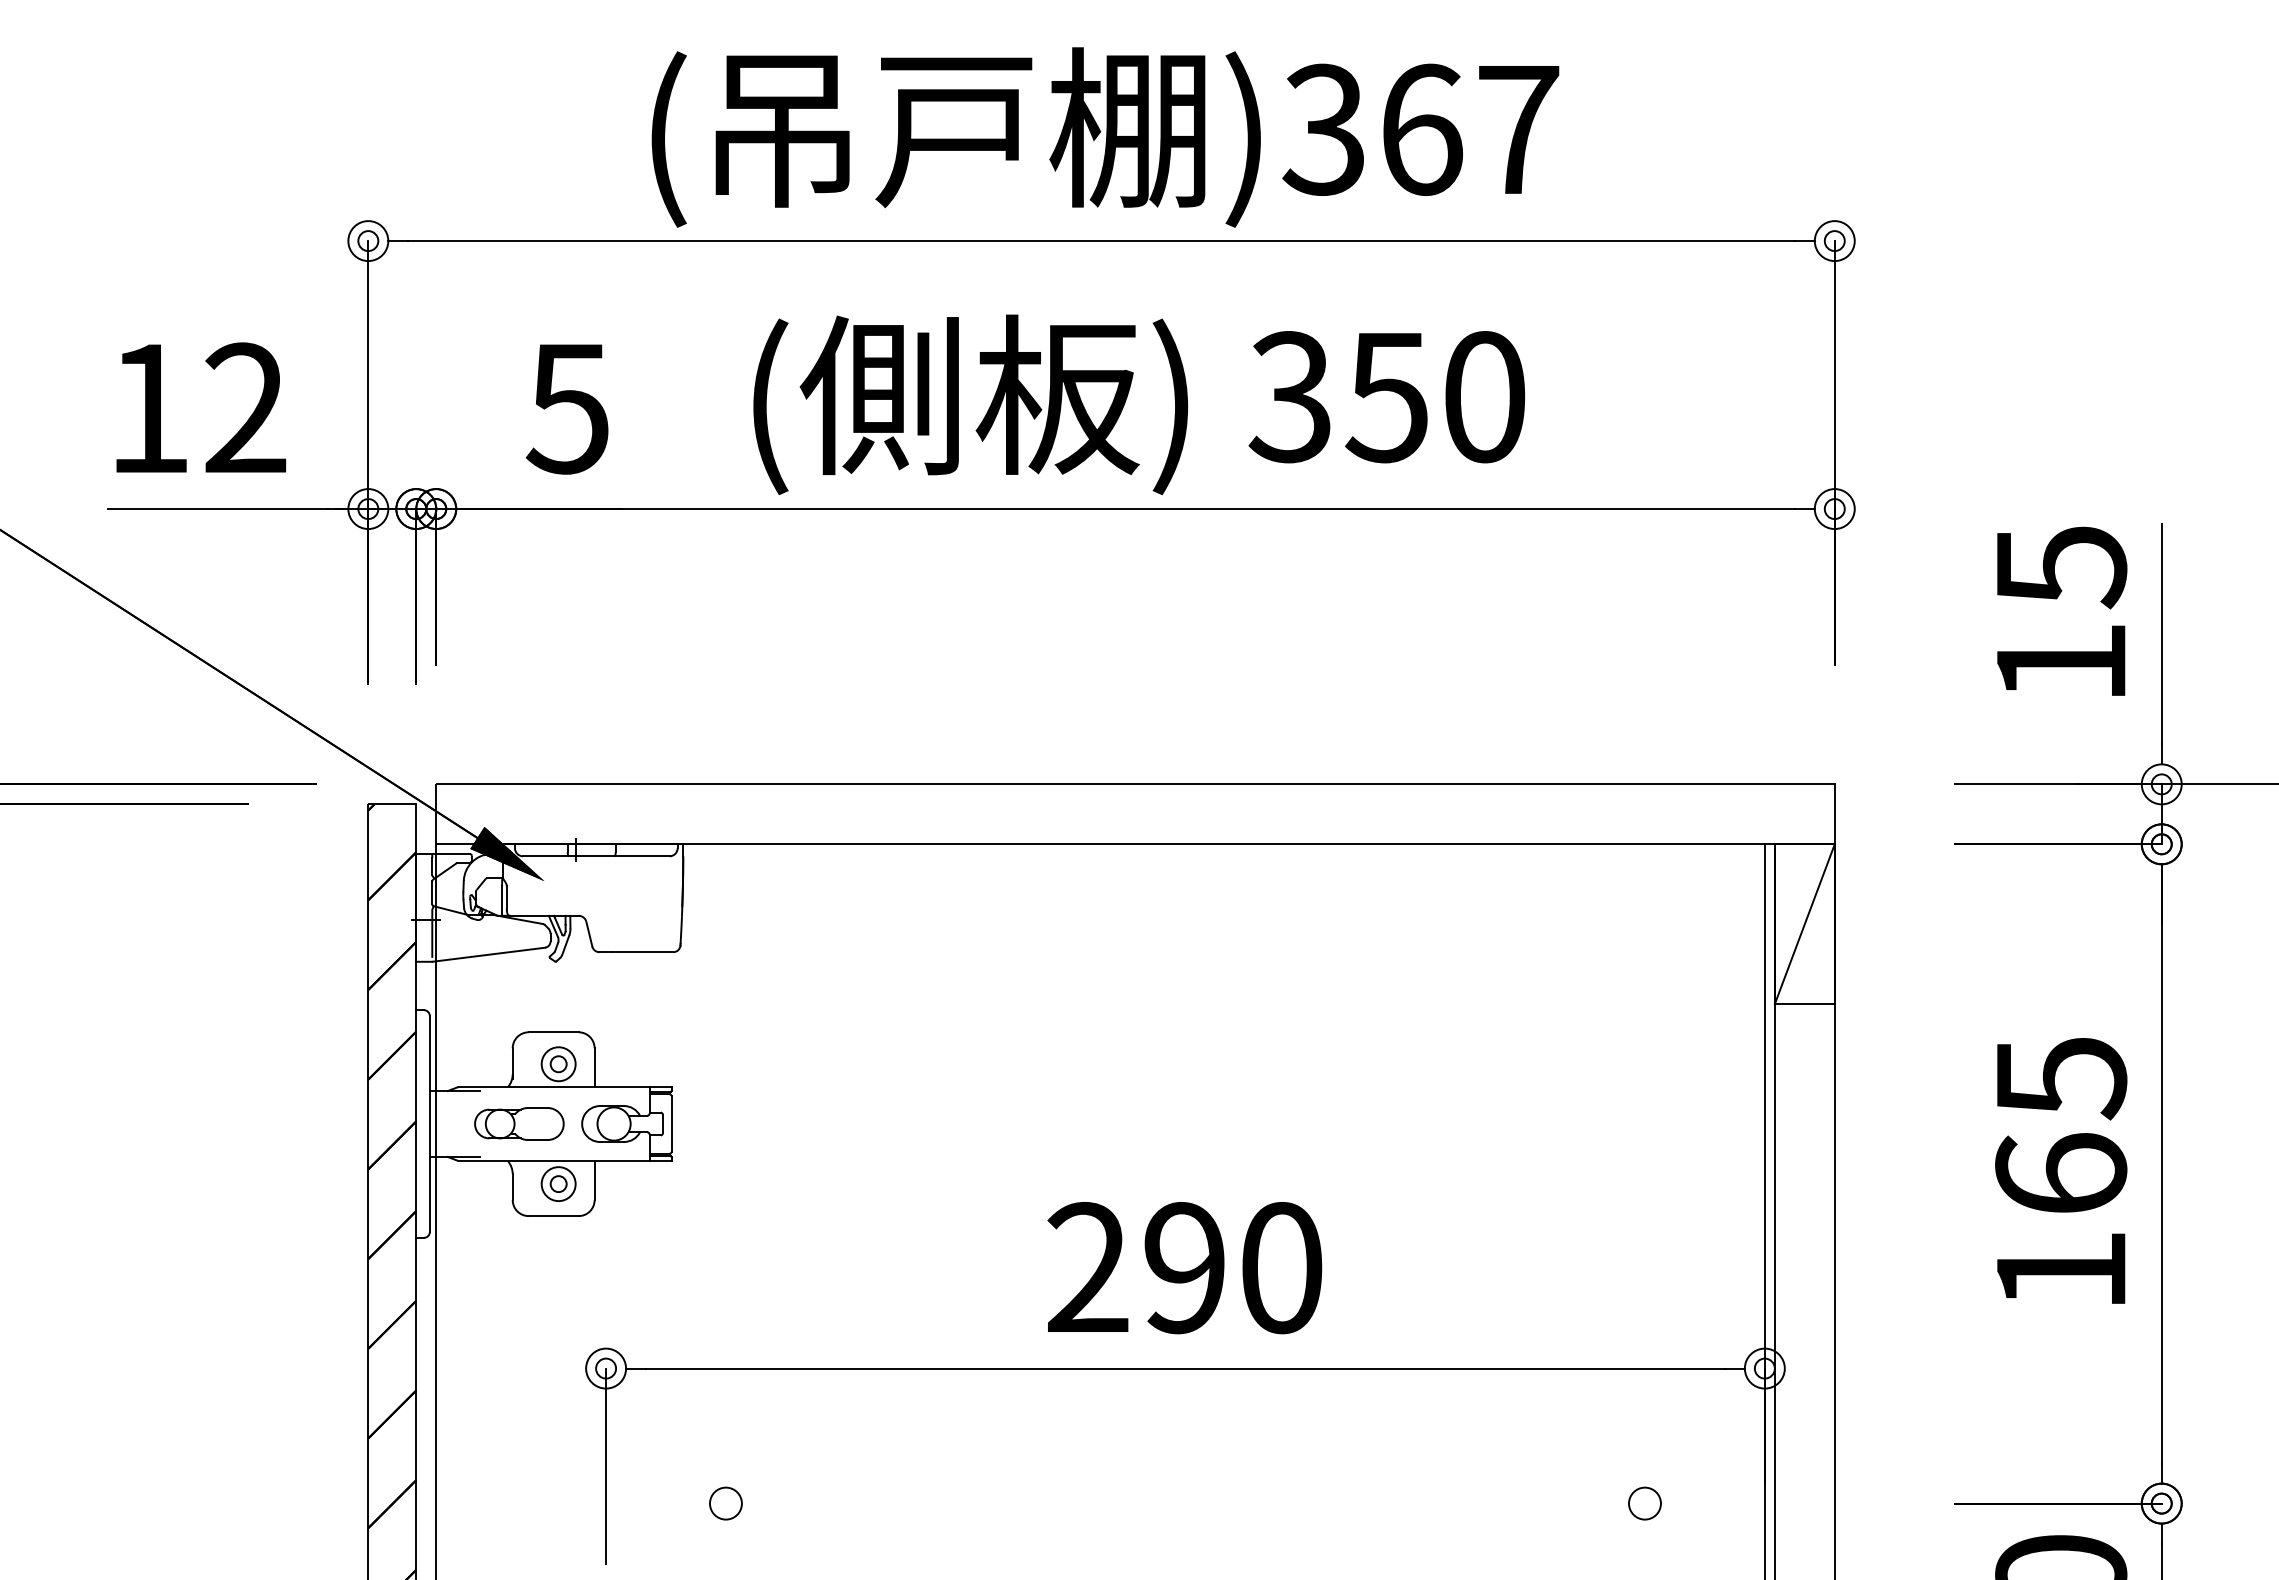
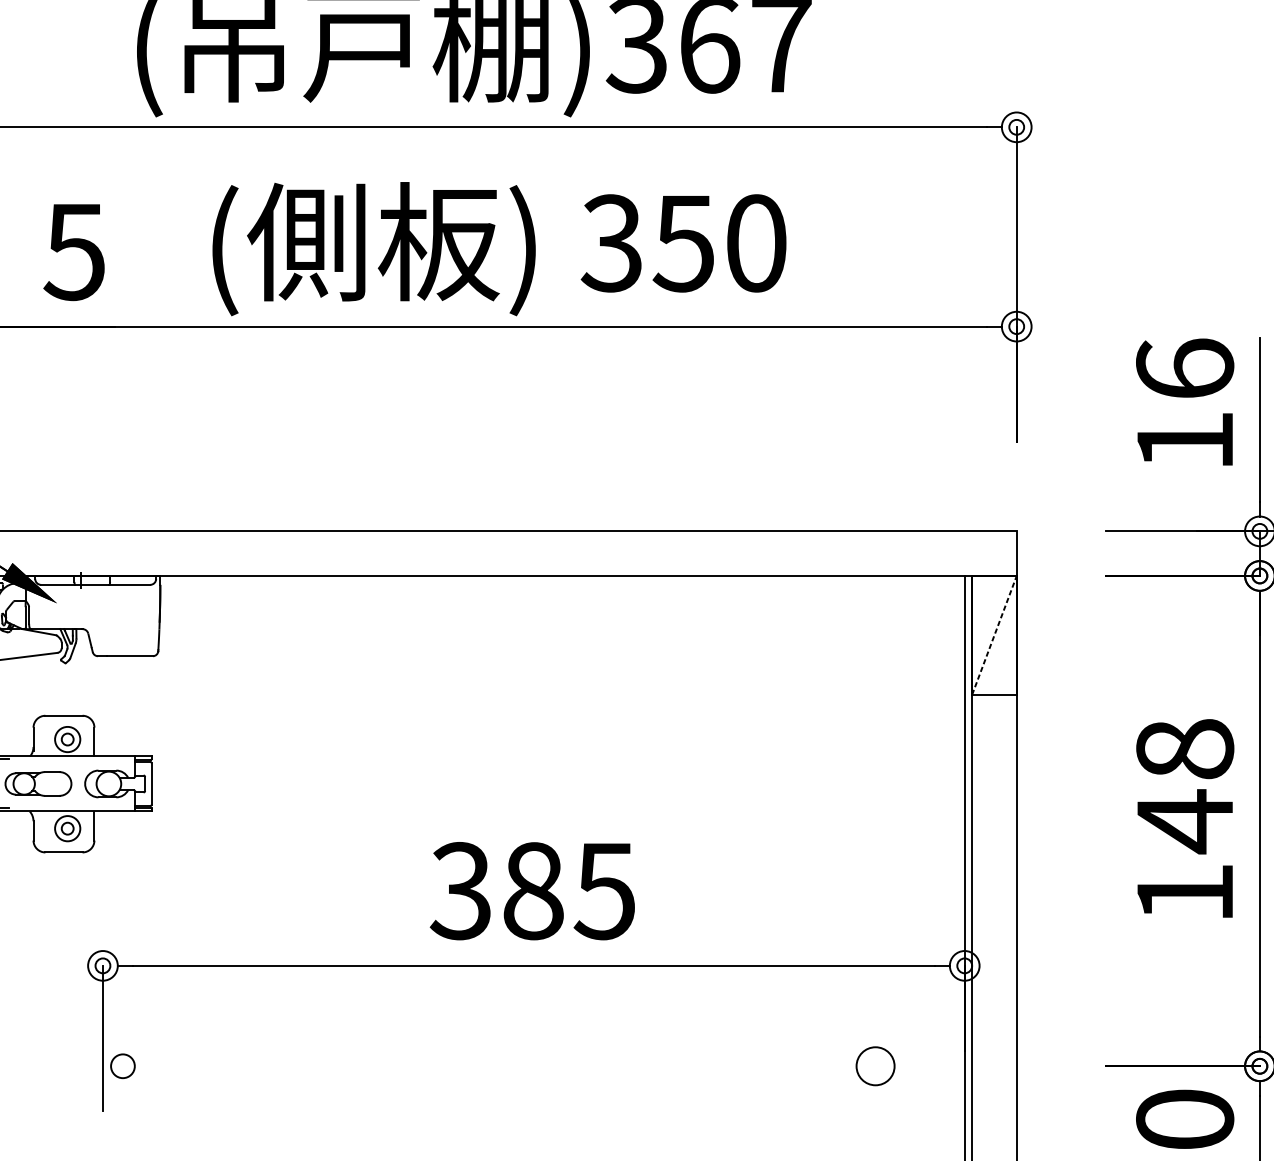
text: (2061, 567) -> (1185, 370), 15 -> 16
line: (1804, 923) -> (994, 634), solid -> dashed
text: (2061, 1127) -> (1185, 786), 165 -> 148
text: (1183, 1268) -> (532, 891), 290 -> 385
circle: (725, 1503) -> (122, 1066), moved
circle: (1644, 1503) -> (875, 1066), size x1.6

